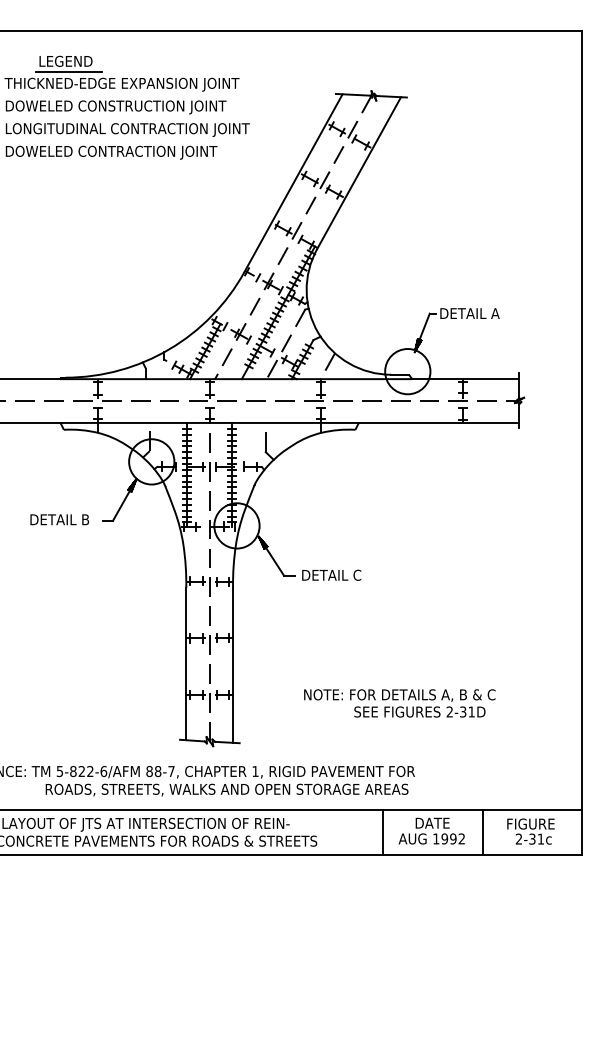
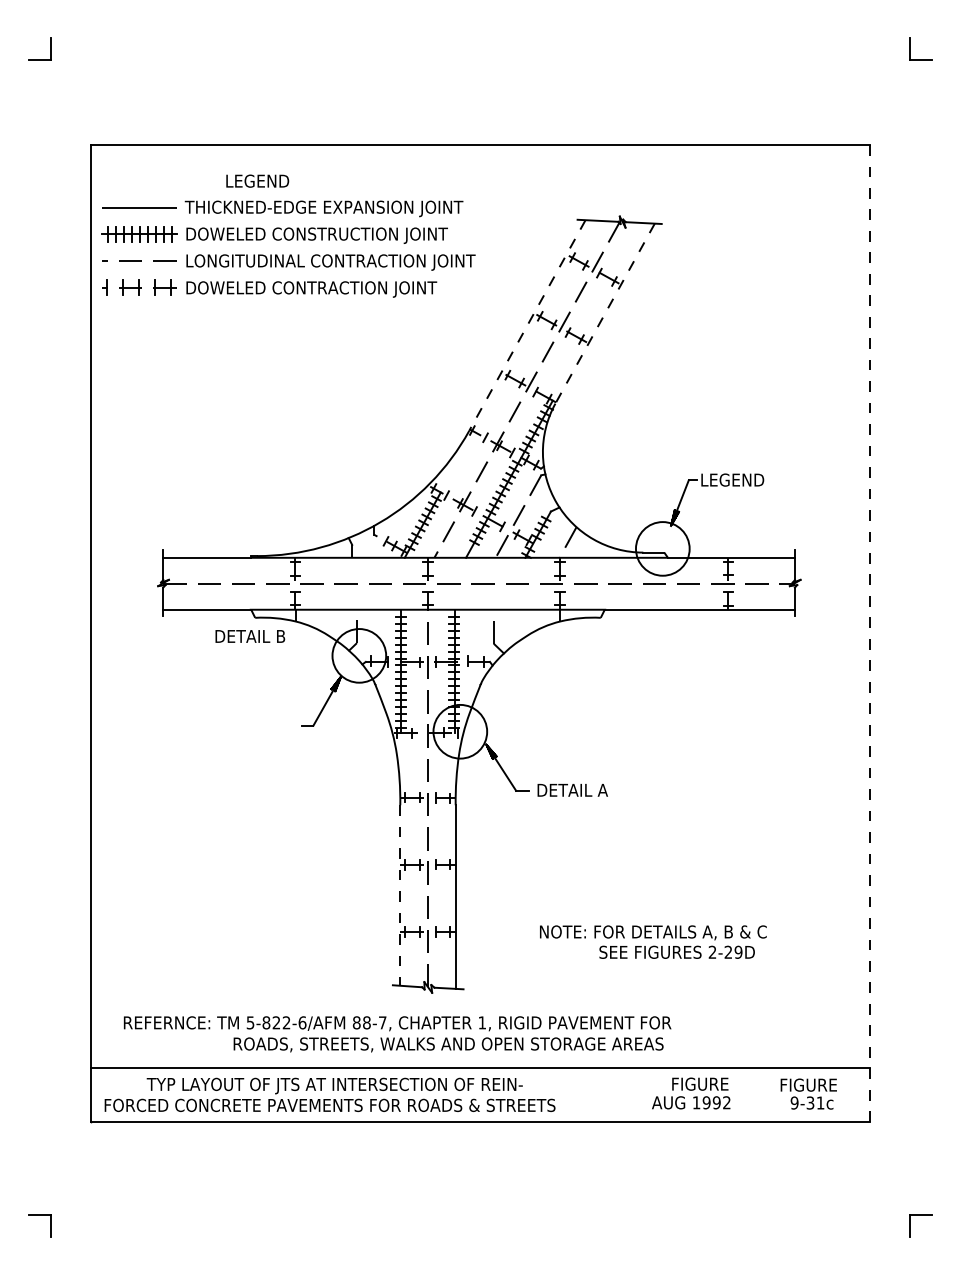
line: (69, 71) -> (261, 193), removed
line: (359, 173) -> (605, 313), solid -> dashed
line: (293, 183) -> (527, 325), solid -> dashed
text: (470, 313) -> (737, 479), DETAIL A -> LEGEND
line: (582, 443) -> (869, 633), solid -> dashed
text: (59, 519) -> (250, 636), moved
text: (356, 574) -> (602, 789), DETAIL C -> DETAIL A
line: (186, 664) -> (400, 895), solid -> dashed
text: (467, 711) -> (733, 951), 2-31D -> 2-29D
text: (439, 822) -> (700, 1083), DATE -> FIGURE
line: (383, 832) -> (633, 1095), removed
line: (482, 832) -> (751, 1095), removed
text: (518, 838) -> (794, 1102), 2-31c -> 9-31c

